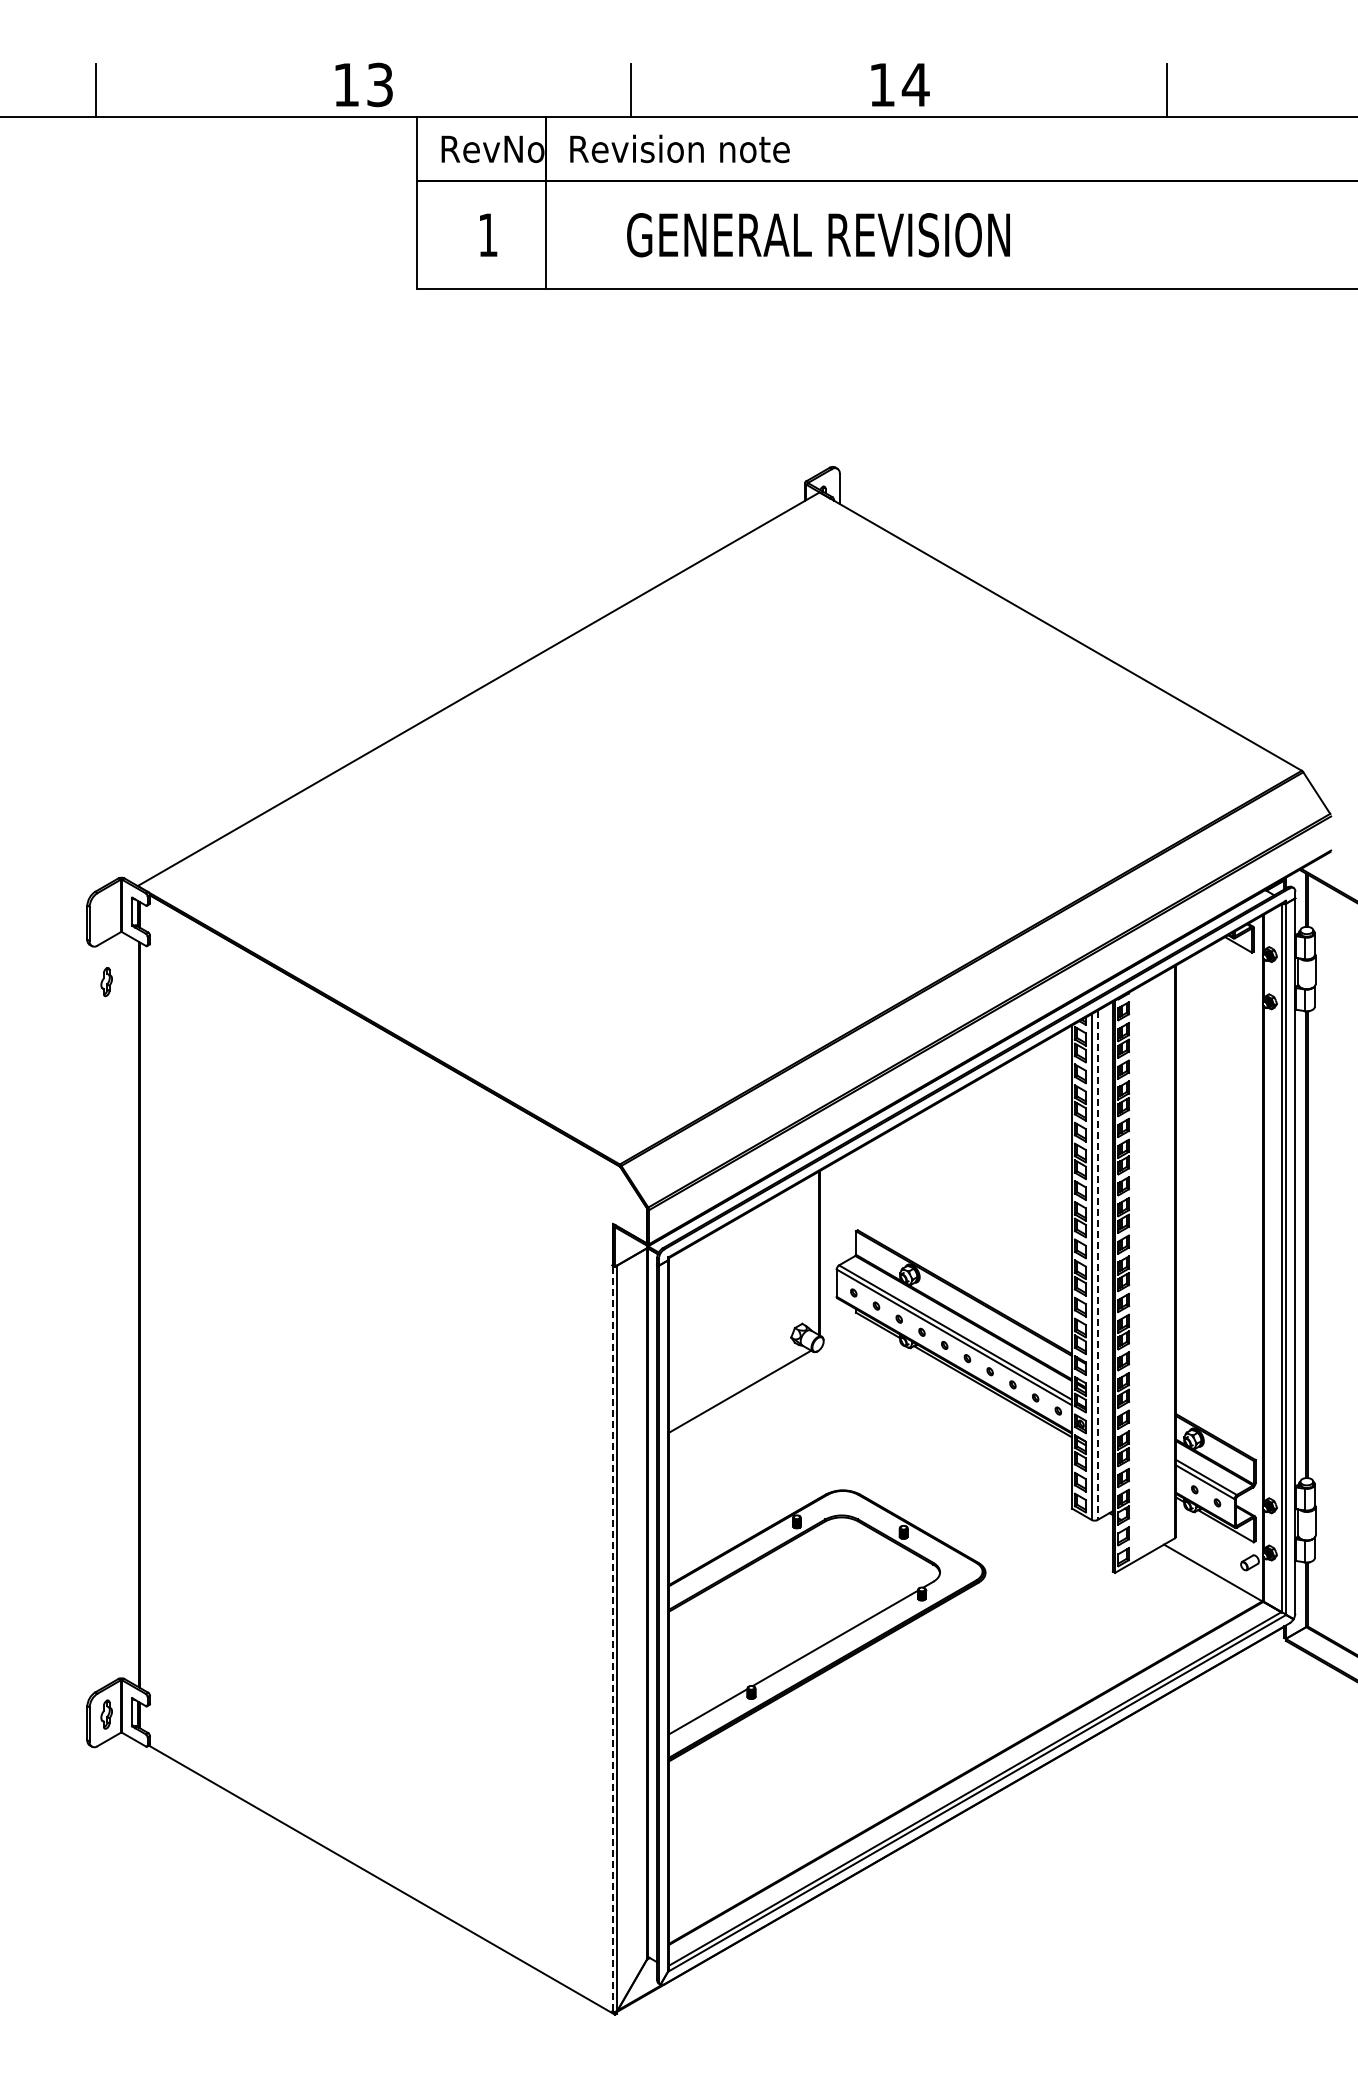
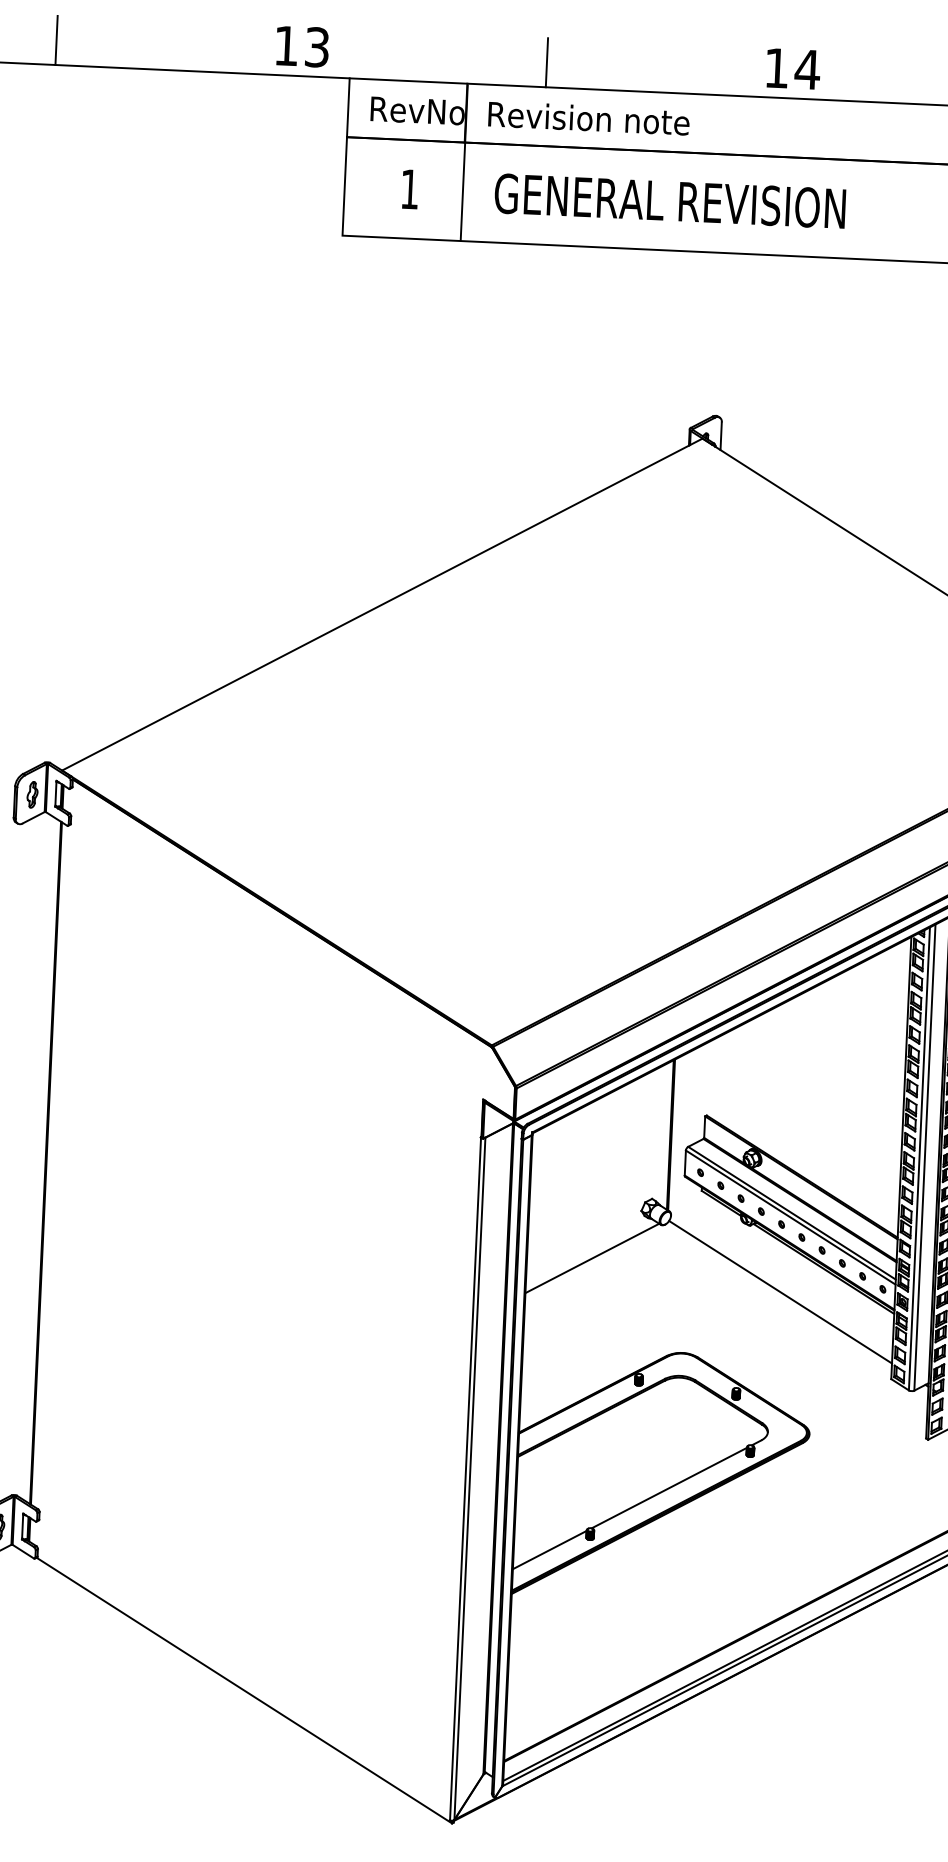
text: (818, 235) -> (670, 201), moved
part: (106, 982) -> (32, 795), moved
line: (1097, 1265) -> (924, 1157), dashed -> solid
line: (946, 1419) -> (780, 1292), added
line: (612, 1638) -> (465, 1478), dashed -> solid

